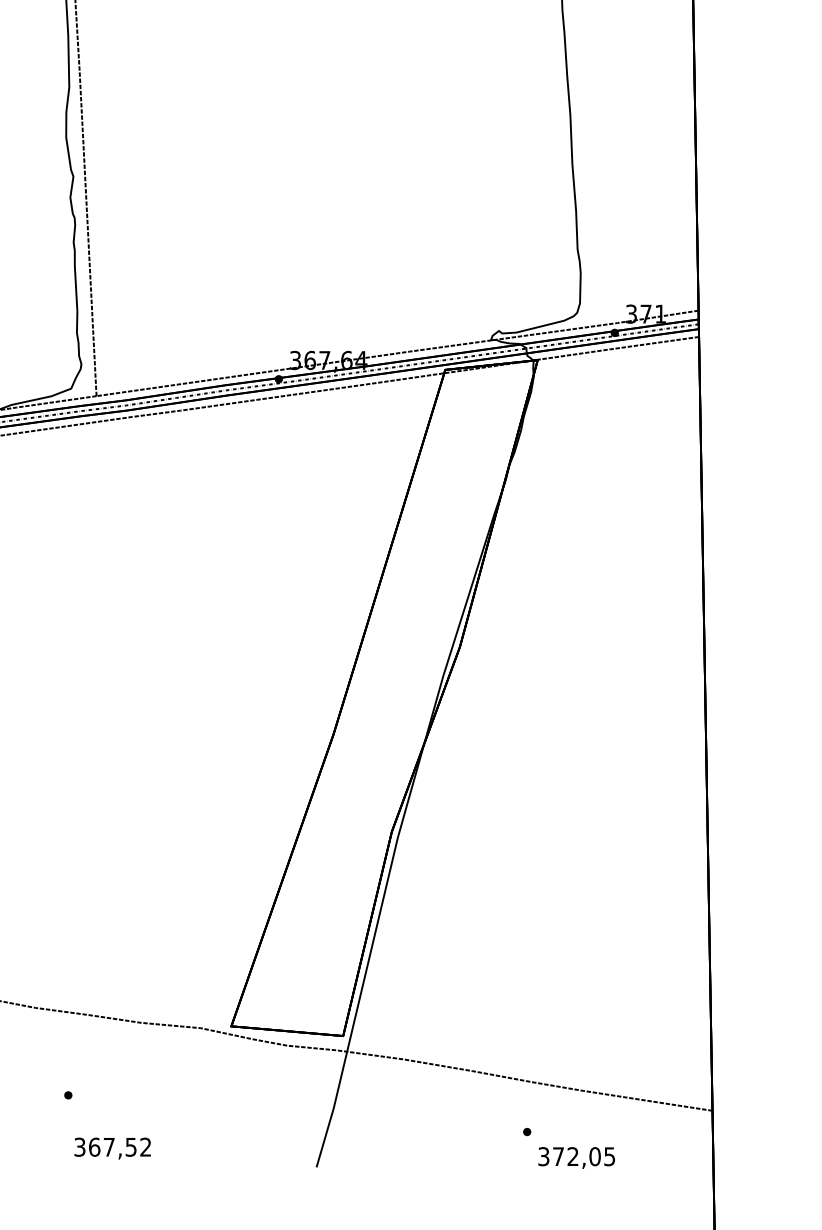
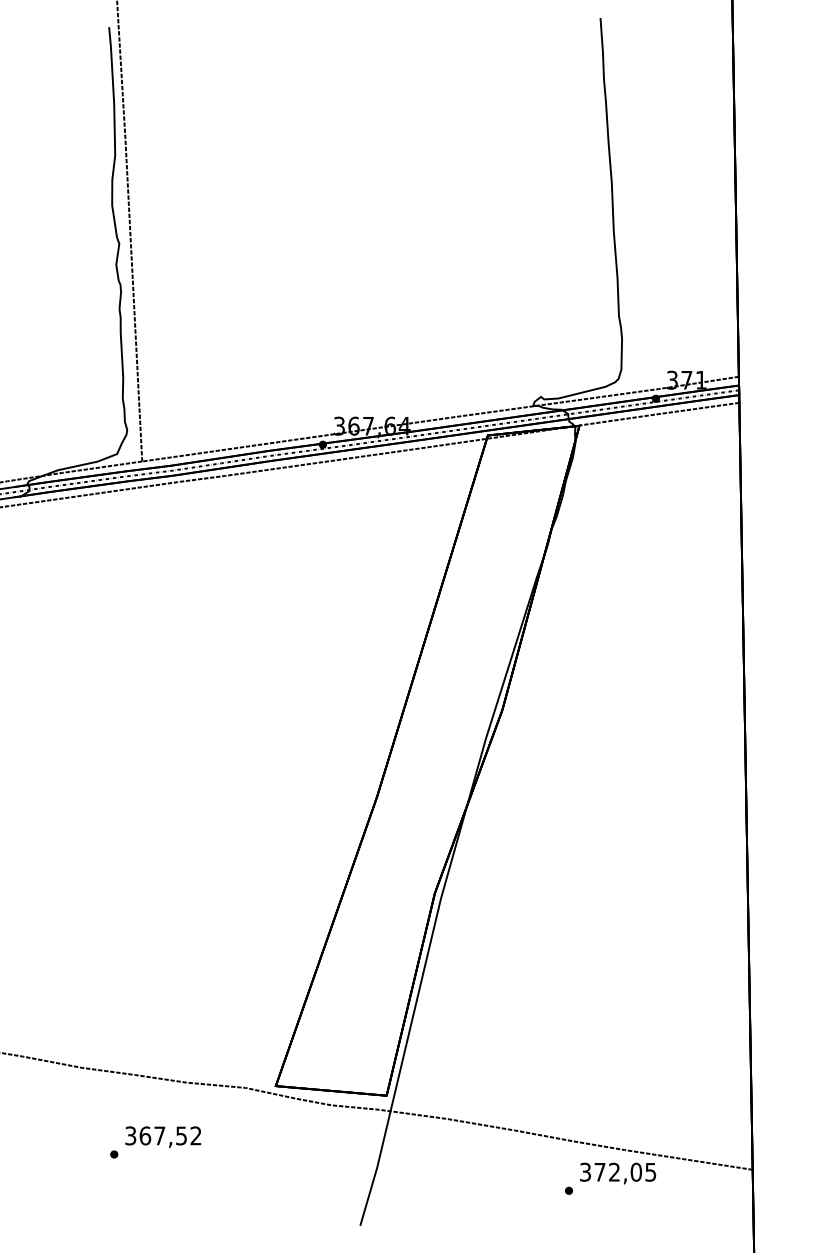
text: (112, 1148) -> (163, 1137), moved
text: (577, 1157) -> (618, 1173), moved

